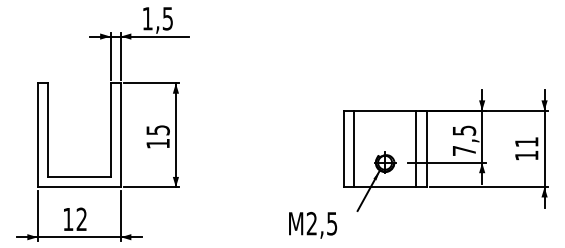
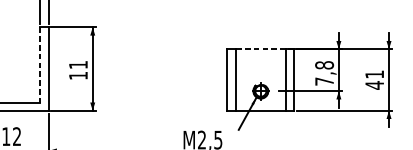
line: (384, 110) -> (260, 49), solid -> dashed
line: (110, 130) -> (40, 65), solid -> dashed
text: (157, 130) -> (77, 65), 15 -> 11
text: (464, 130) -> (324, 65), 7,5 -> 7,8
text: (526, 155) -> (374, 85), 11 -> 41

